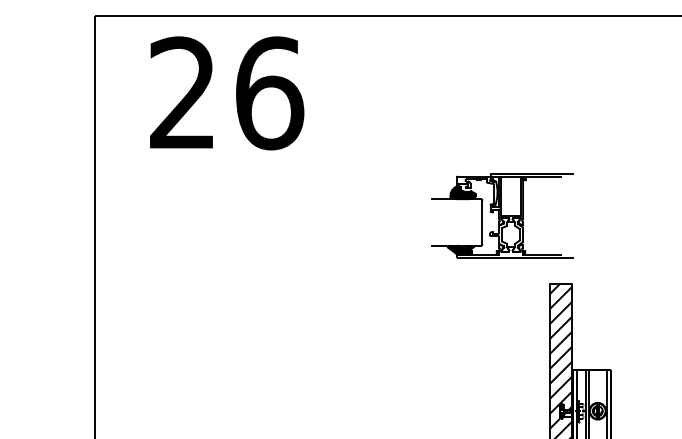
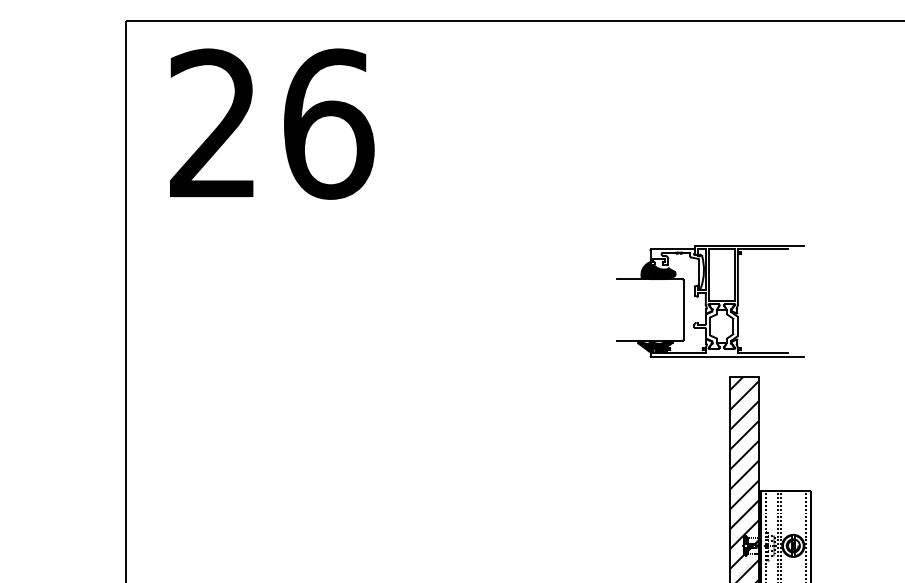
text: (227, 93) -> (272, 124), moved
part: (502, 215) -> (710, 300), moved

